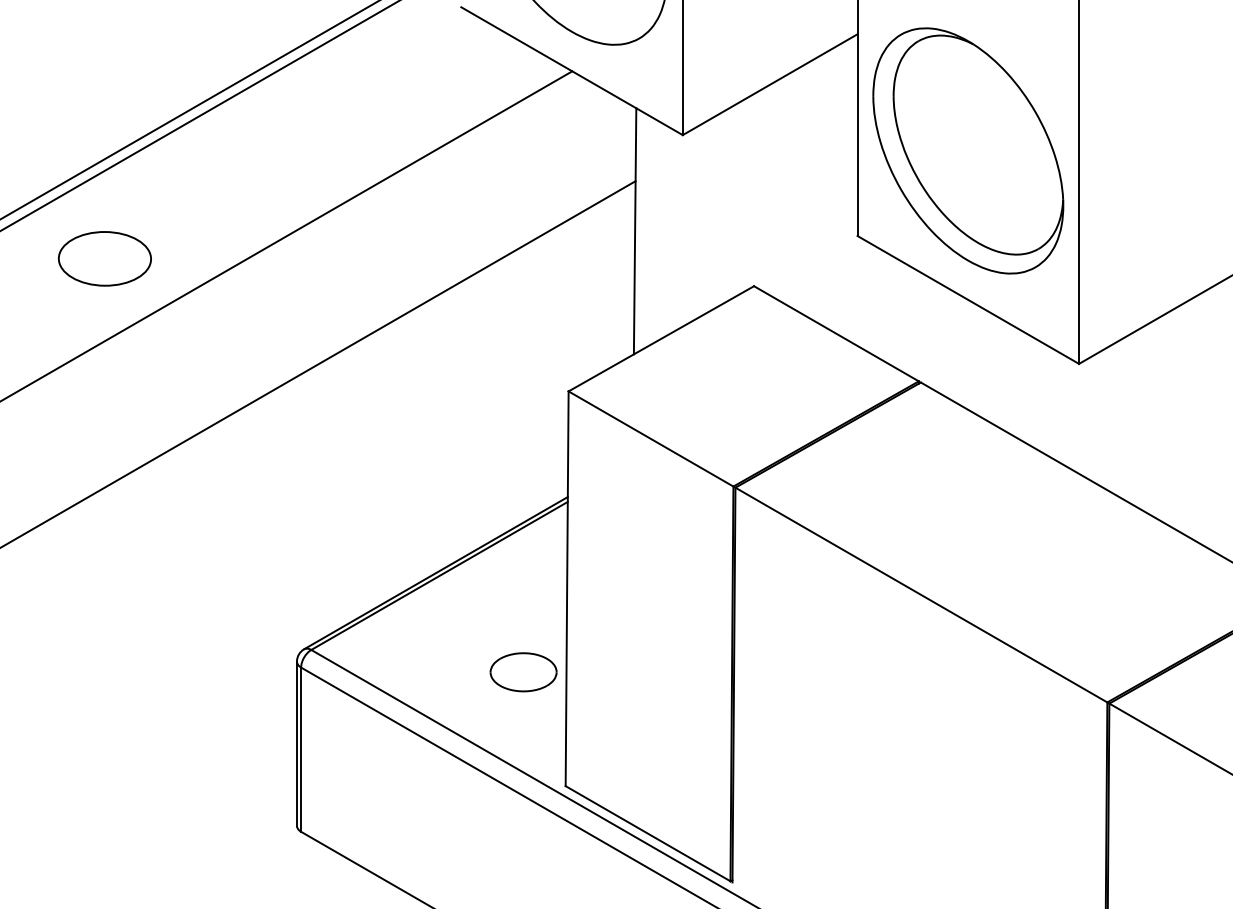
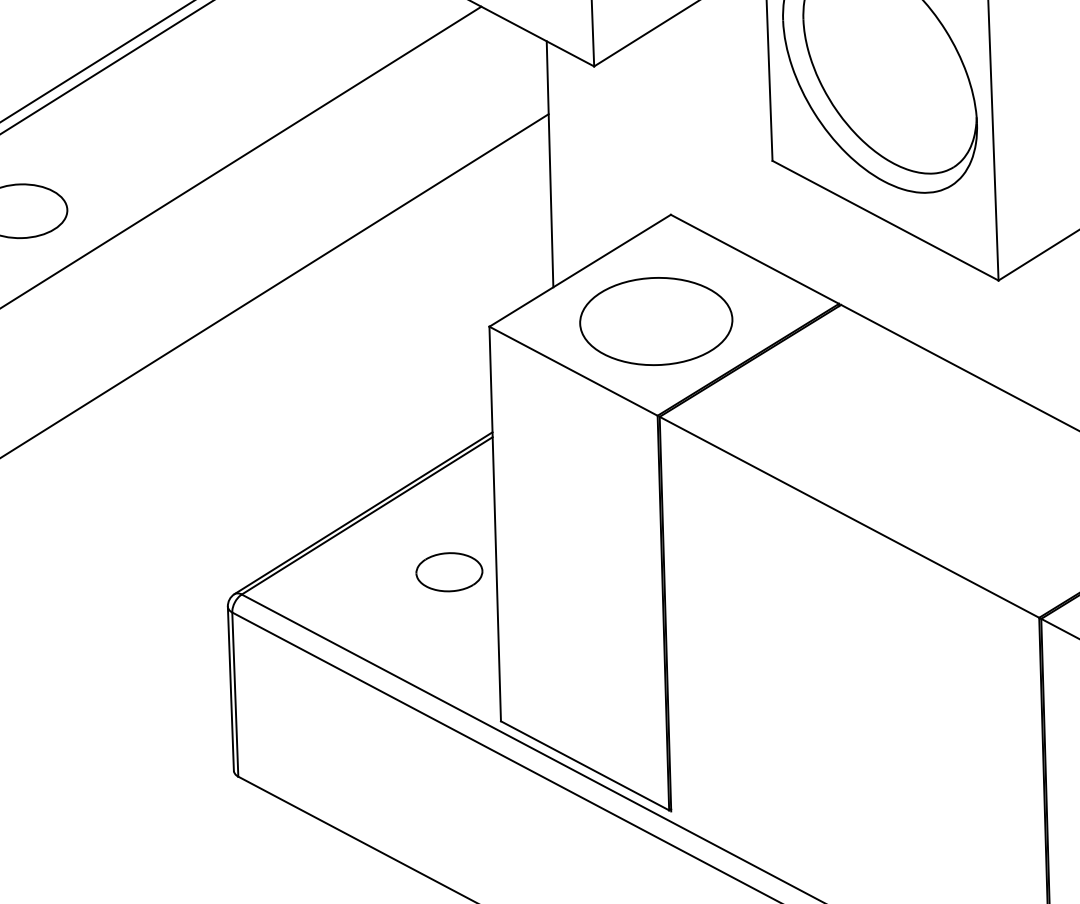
part: (735, 391) -> (656, 320), added
part: (523, 672) -> (449, 572), moved

